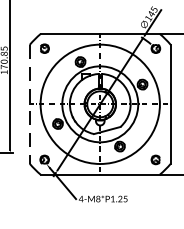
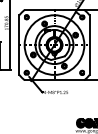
line: (30, 105) -> (19, 45), dashed -> solid

